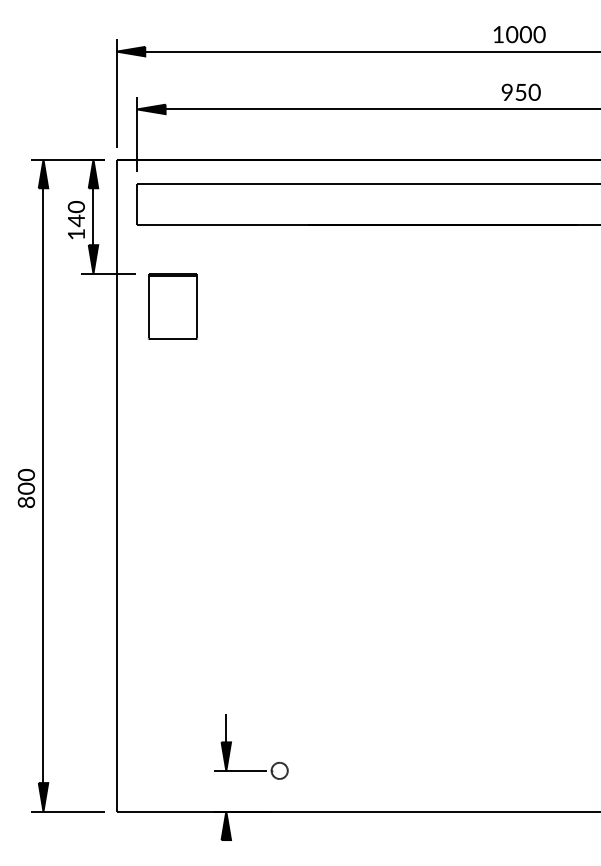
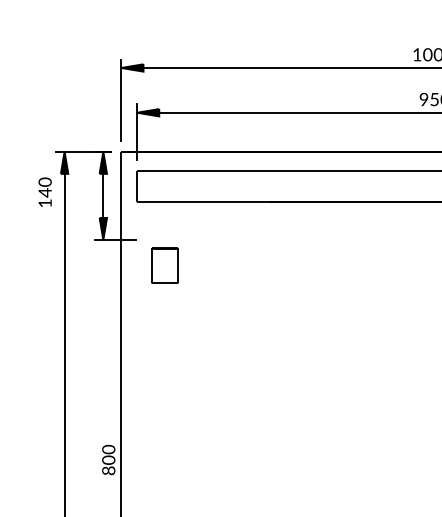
text: (75, 220) -> (44, 192), moved
part: (172, 306) -> (164, 265), size x0.7
text: (25, 488) -> (108, 460), moved

